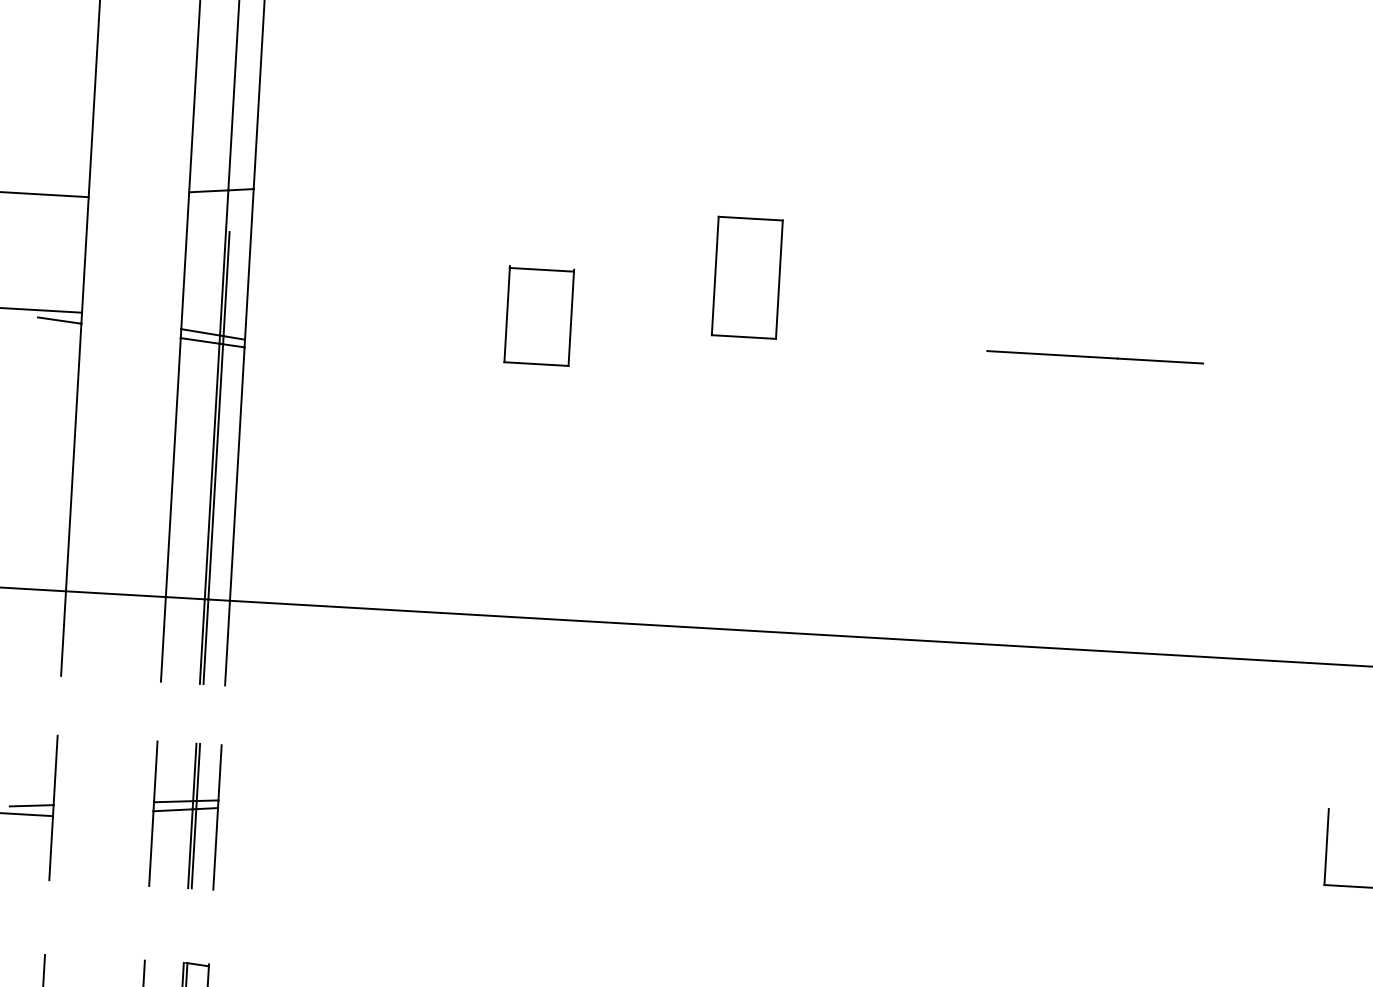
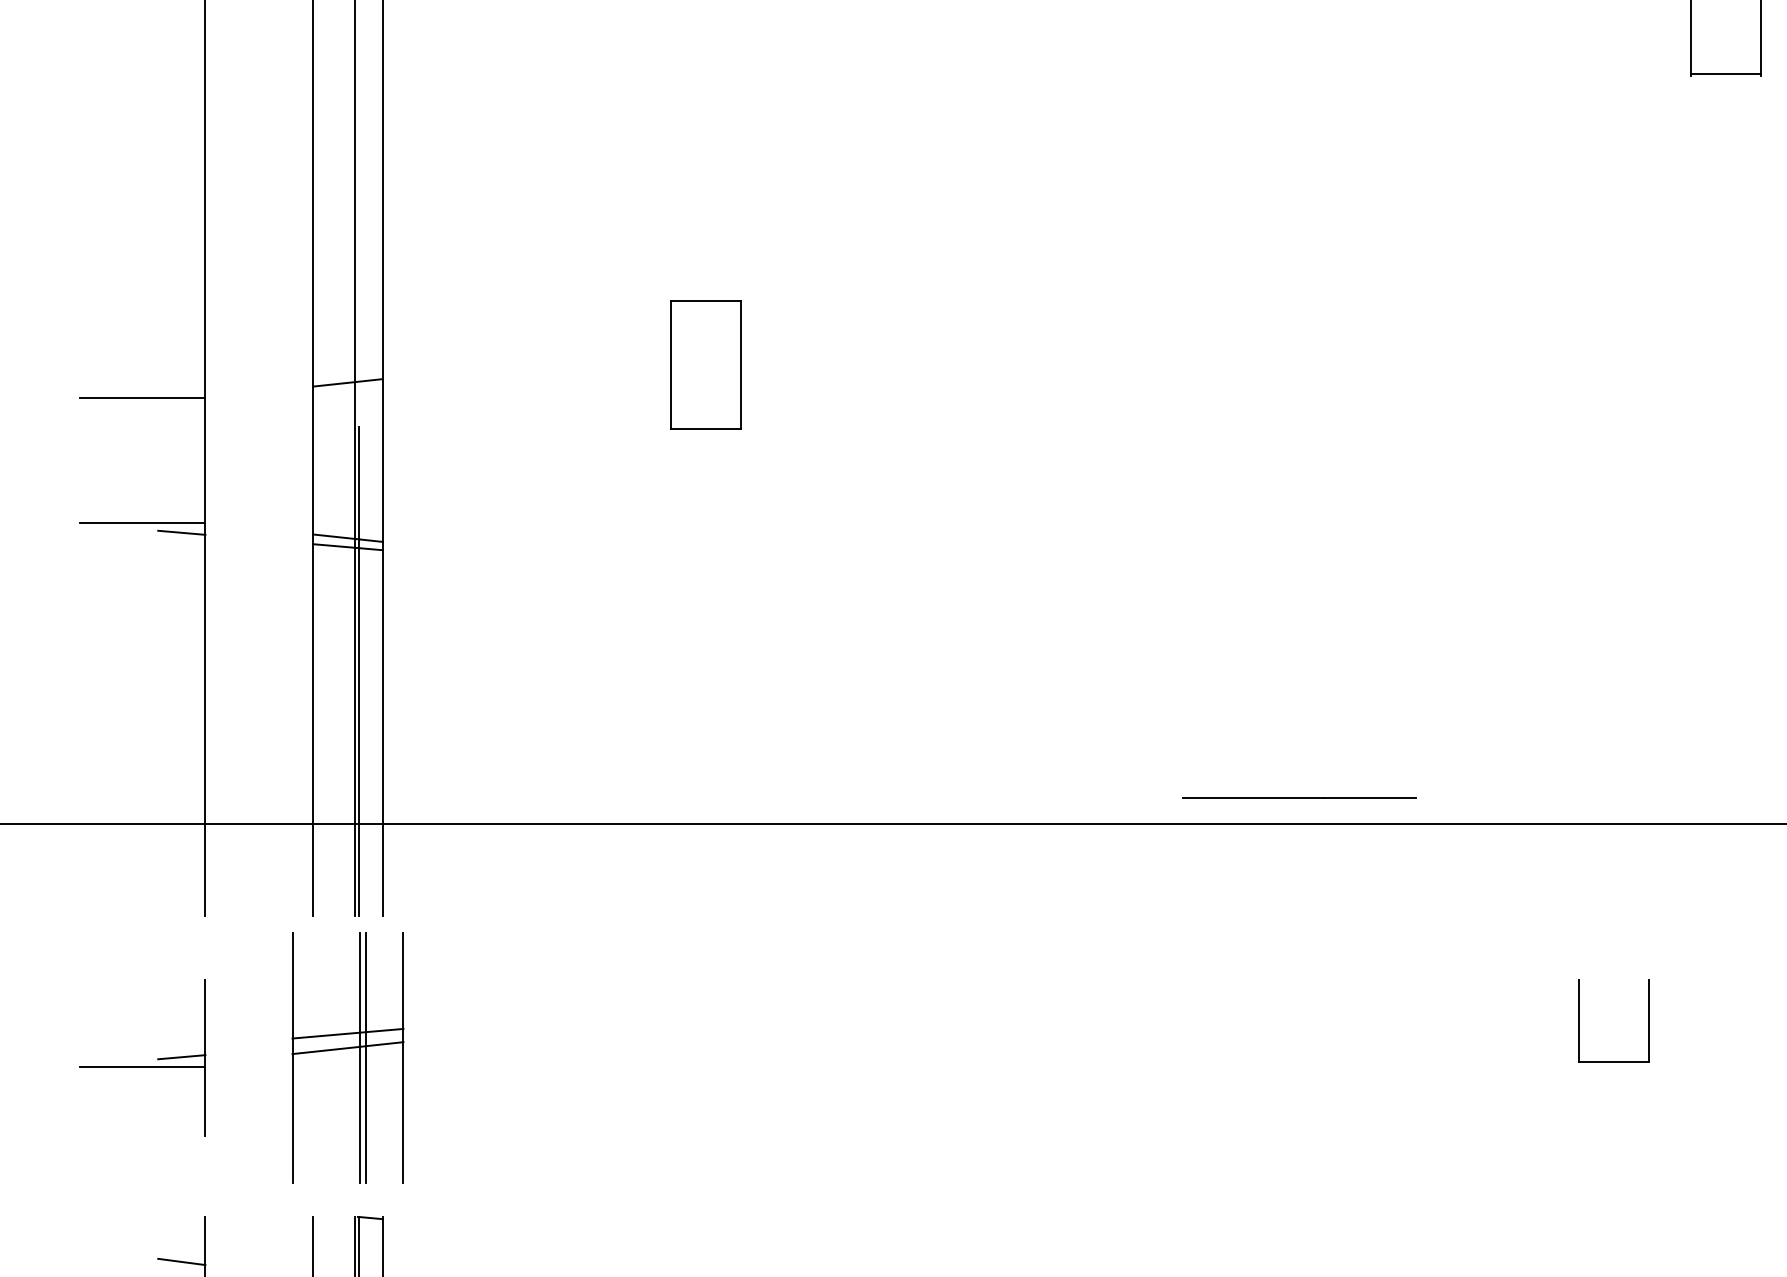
part: (747, 277) -> (705, 364), moved
part: (538, 315) -> (697, 497), removed
line: (1095, 356) -> (1299, 797), moved
part: (185, 814) -> (347, 1057), size x1.6

